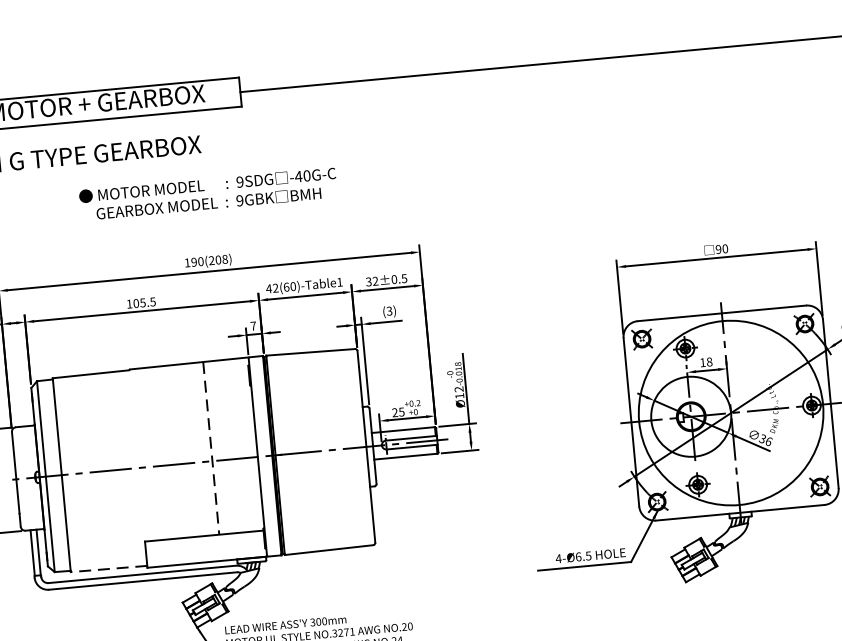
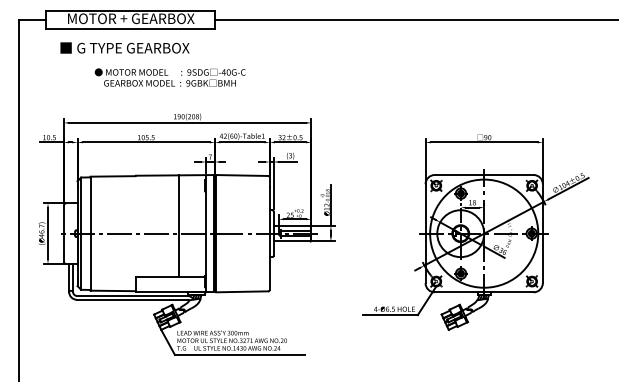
text: (207, 193) -> (169, 77), moved
line: (211, 448) -> (179, 226), dashed -> solid
line: (108, 568) -> (112, 290), dashed -> solid

